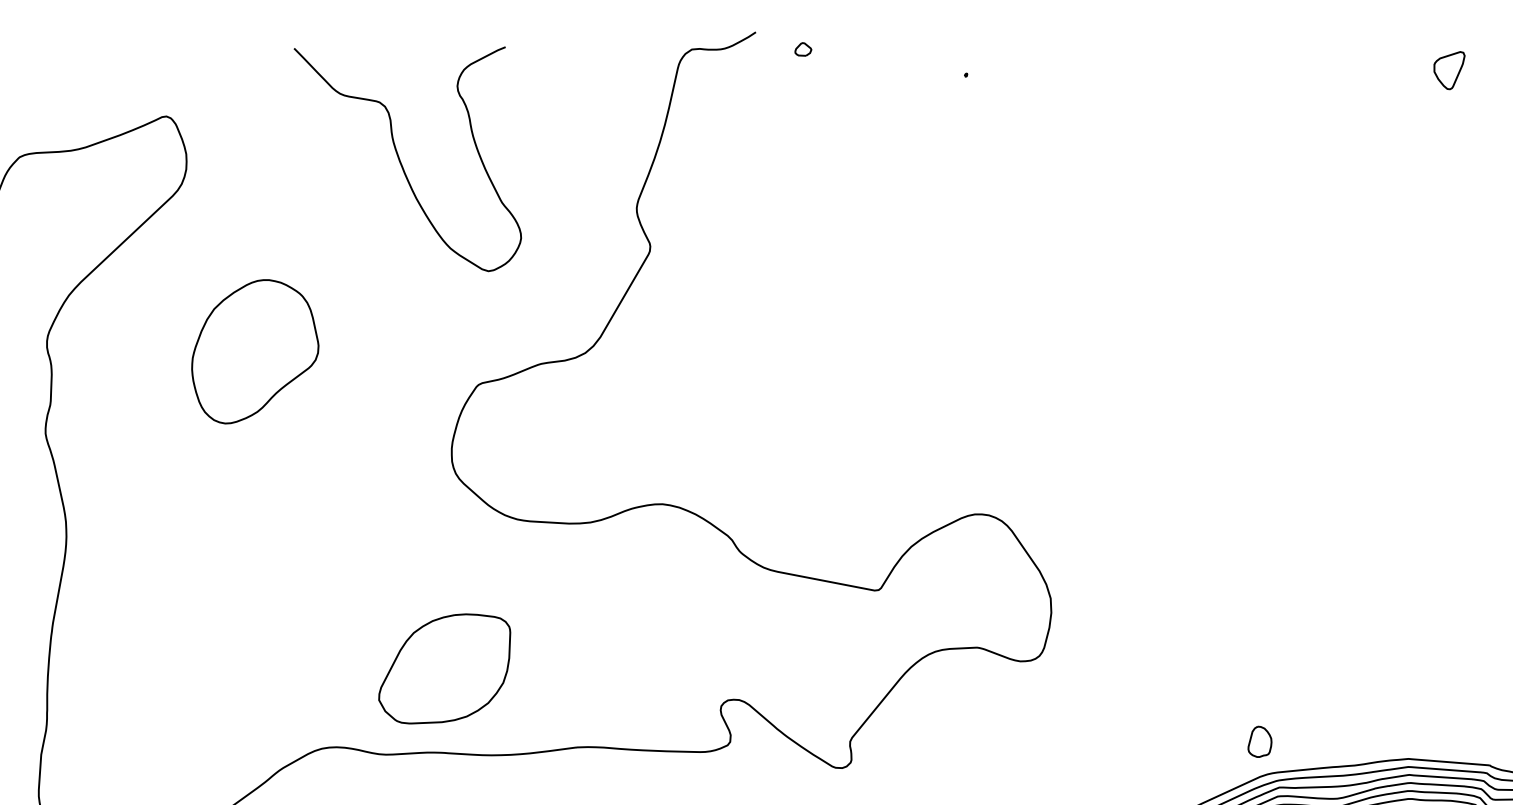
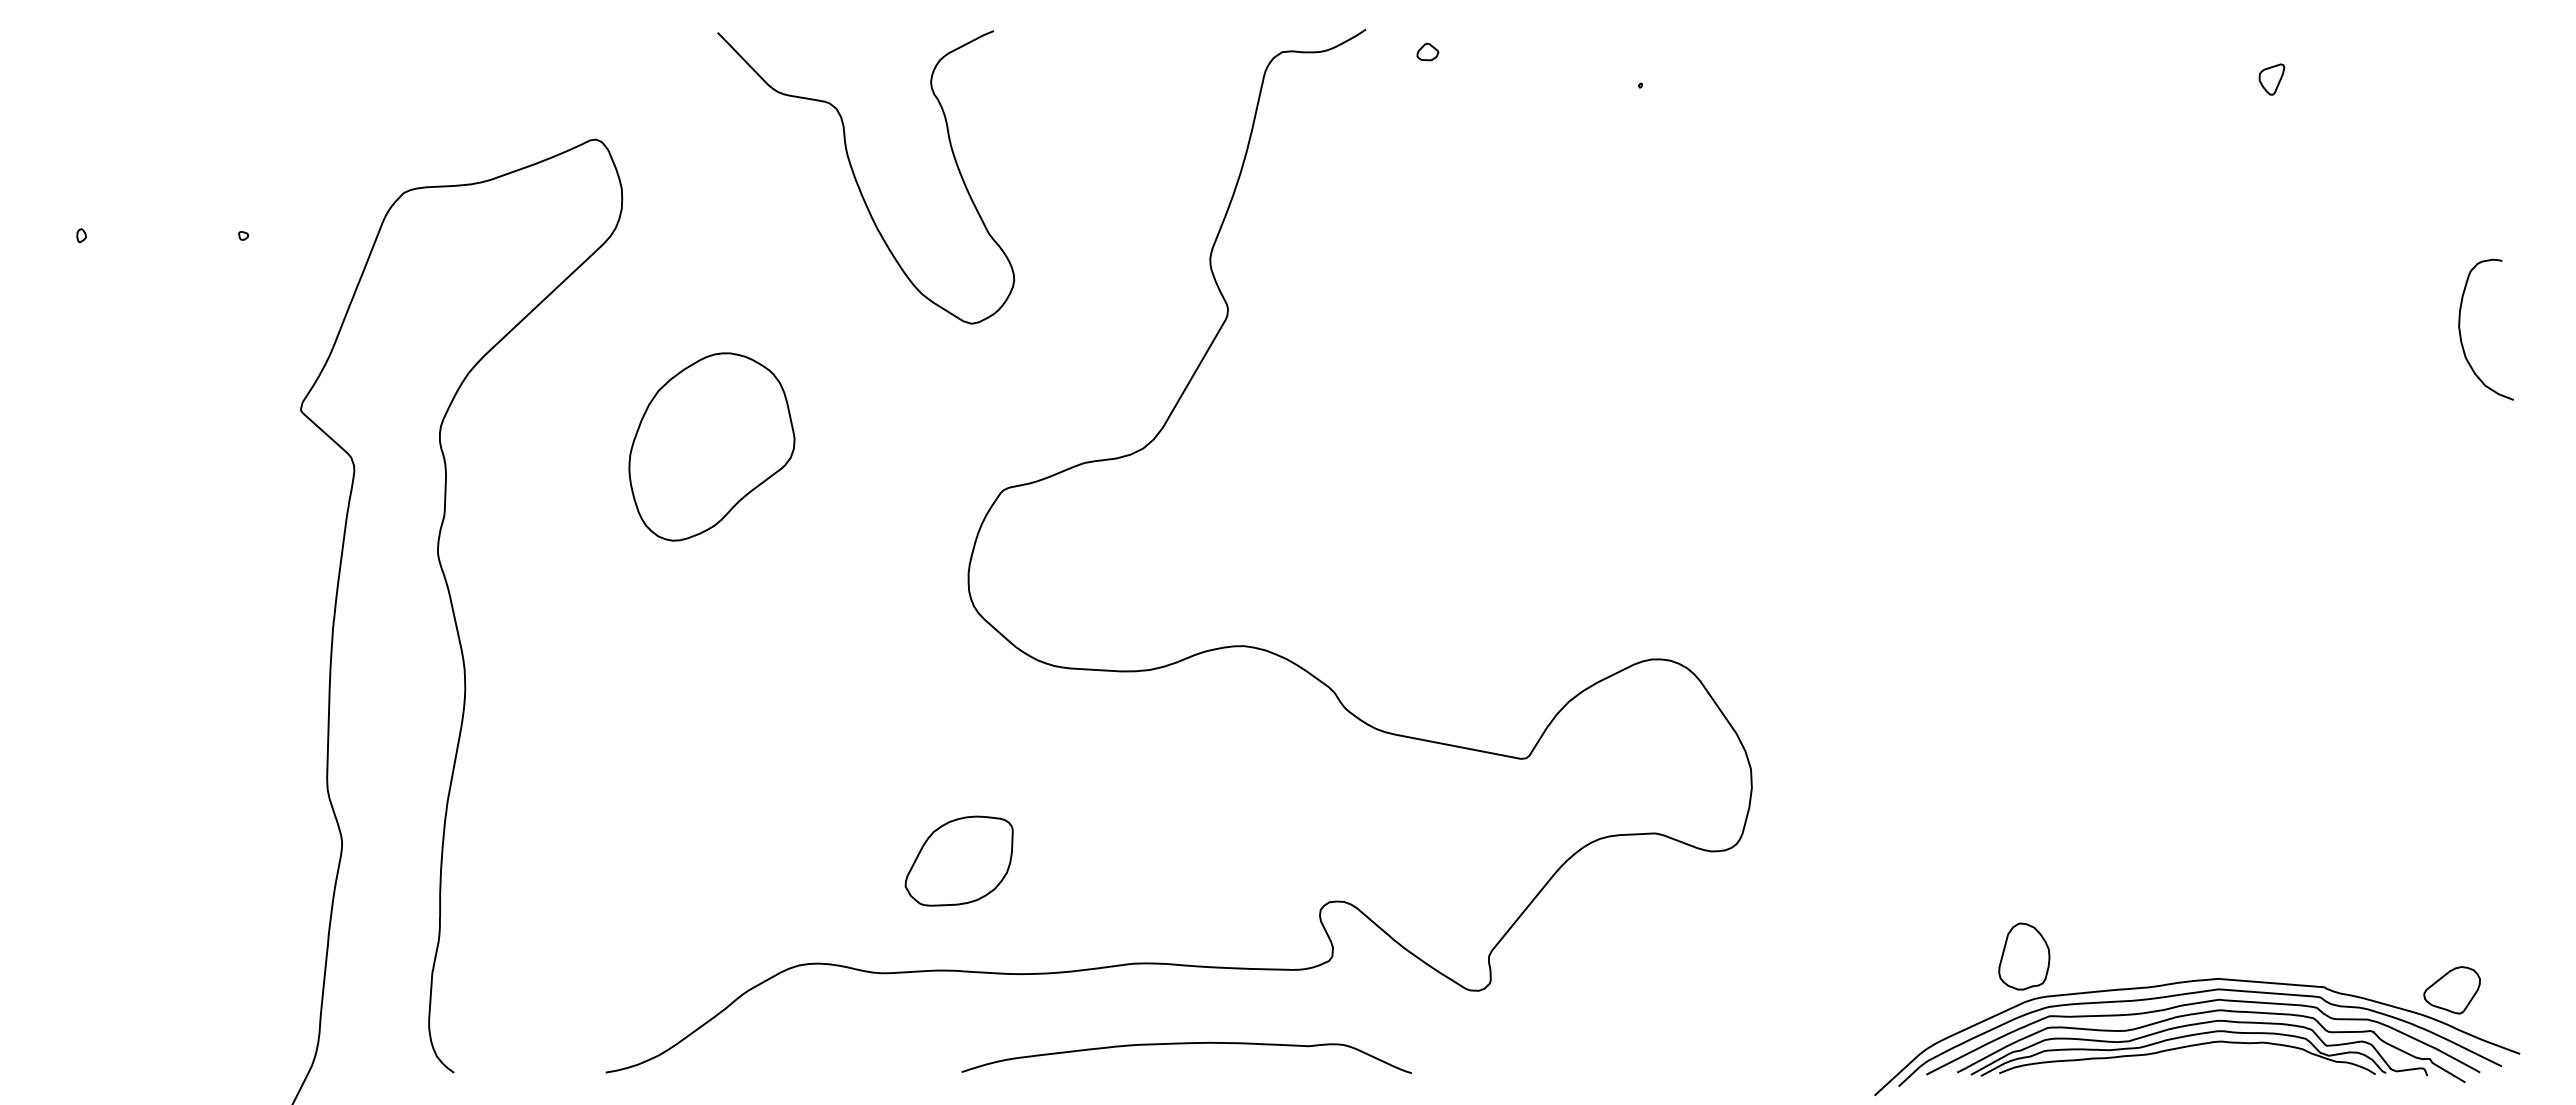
part: (1449, 70) -> (2271, 79), size x0.62
curve: (401, 162) -> (857, 181), moved
part: (444, 668) -> (958, 860), size x0.62
part: (1260, 741) -> (2024, 956), size x1.67

